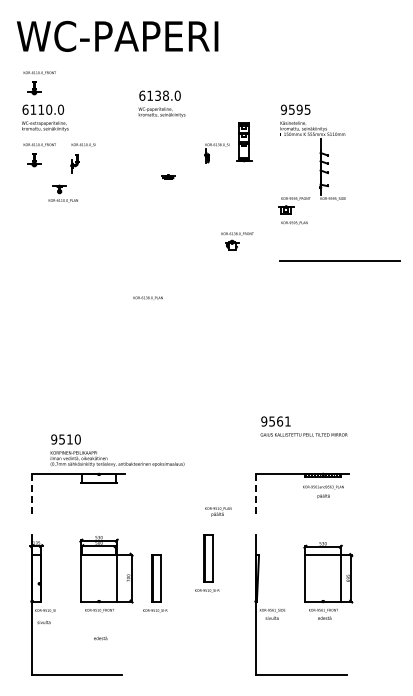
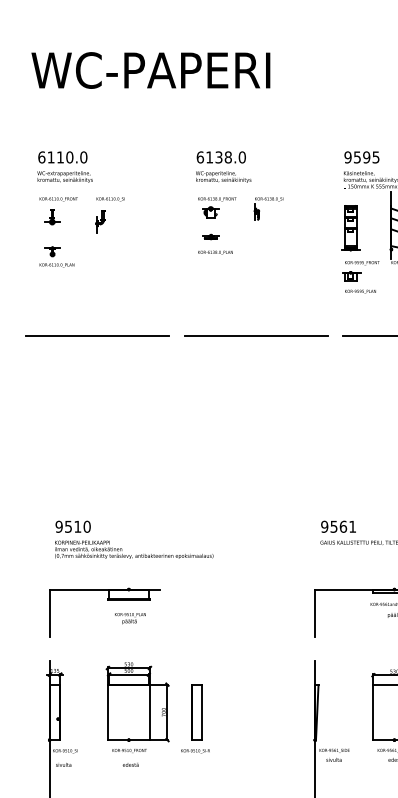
part: (39, 83) -> (58, 126), removed
text: (161, 103) -> (223, 166), moved
part: (244, 142) -> (351, 228), moved
part: (62, 193) -> (55, 256), moved
part: (237, 241) -> (217, 208), moved
line: (72, 260) -> (97, 336), added
line: (206, 260) -> (256, 336), added
text: (147, 297) -> (214, 251), moved
text: (117, 450) -> (134, 539), moved
line: (32, 495) -> (50, 614), dashed -> solid
line: (256, 495) -> (315, 614), dashed -> solid
text: (218, 511) -> (130, 618), moved
part: (207, 563) -> (257, 695), removed
text: (100, 638) -> (130, 764), moved

